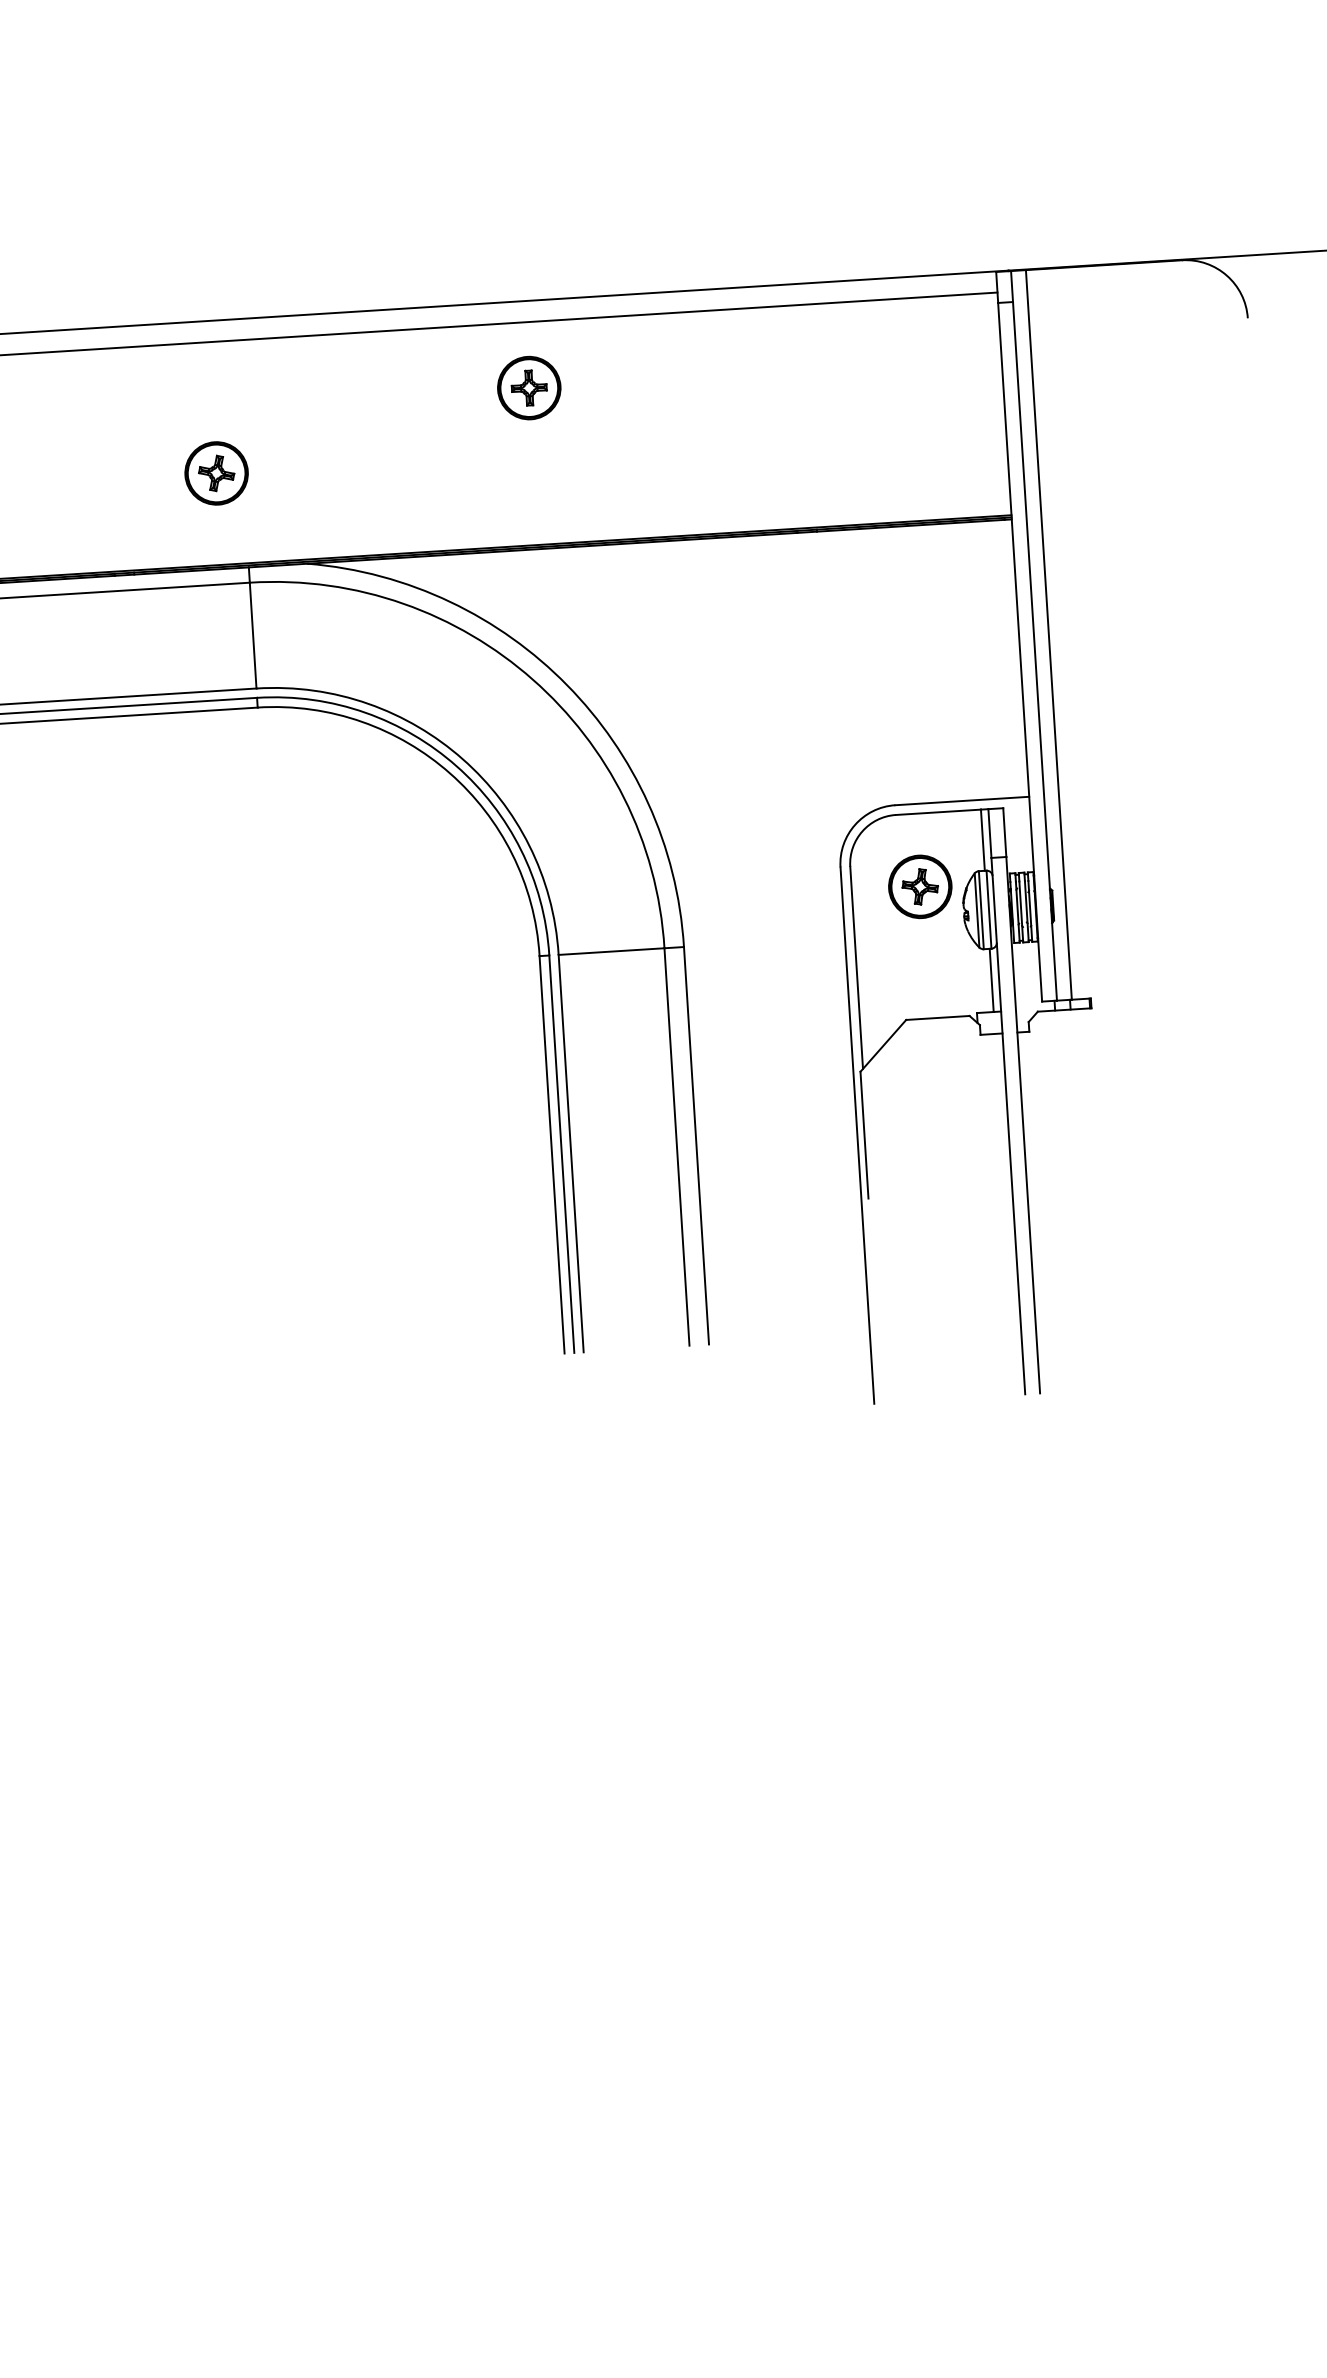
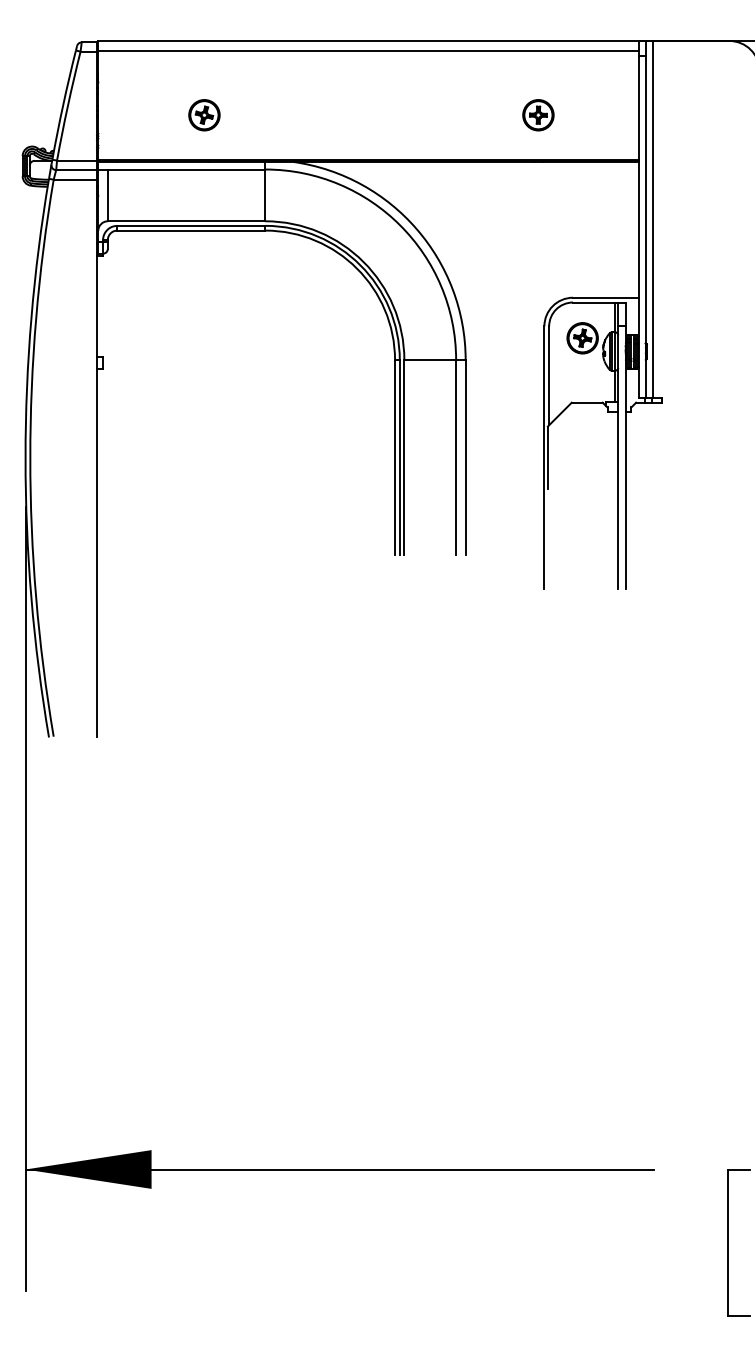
part: (529, 388) -> (538, 115), moved
part: (216, 473) -> (204, 115), moved

